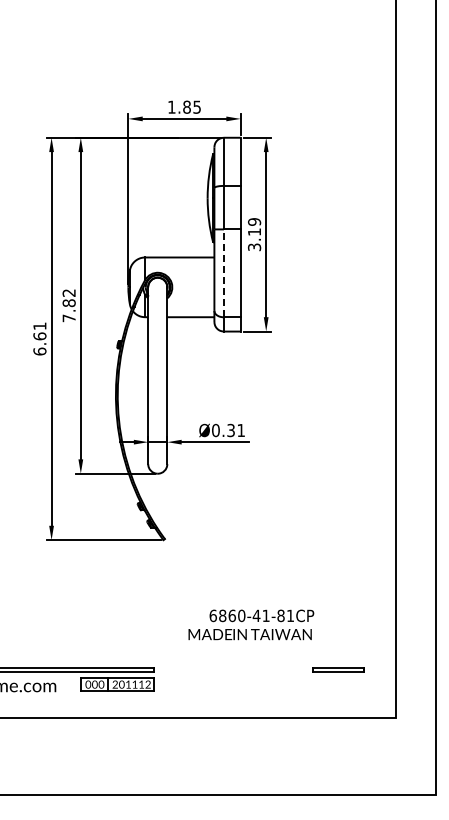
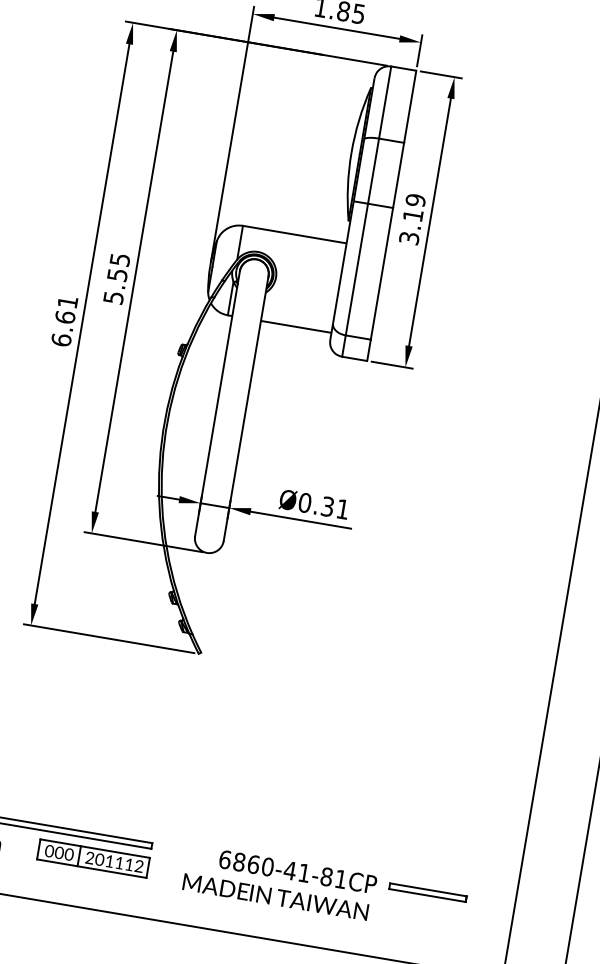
line: (223, 273) -> (356, 269), dashed -> solid
text: (68, 305) -> (115, 278), 7.82 -> 5.55
text: (251, 624) -> (280, 882), moved

